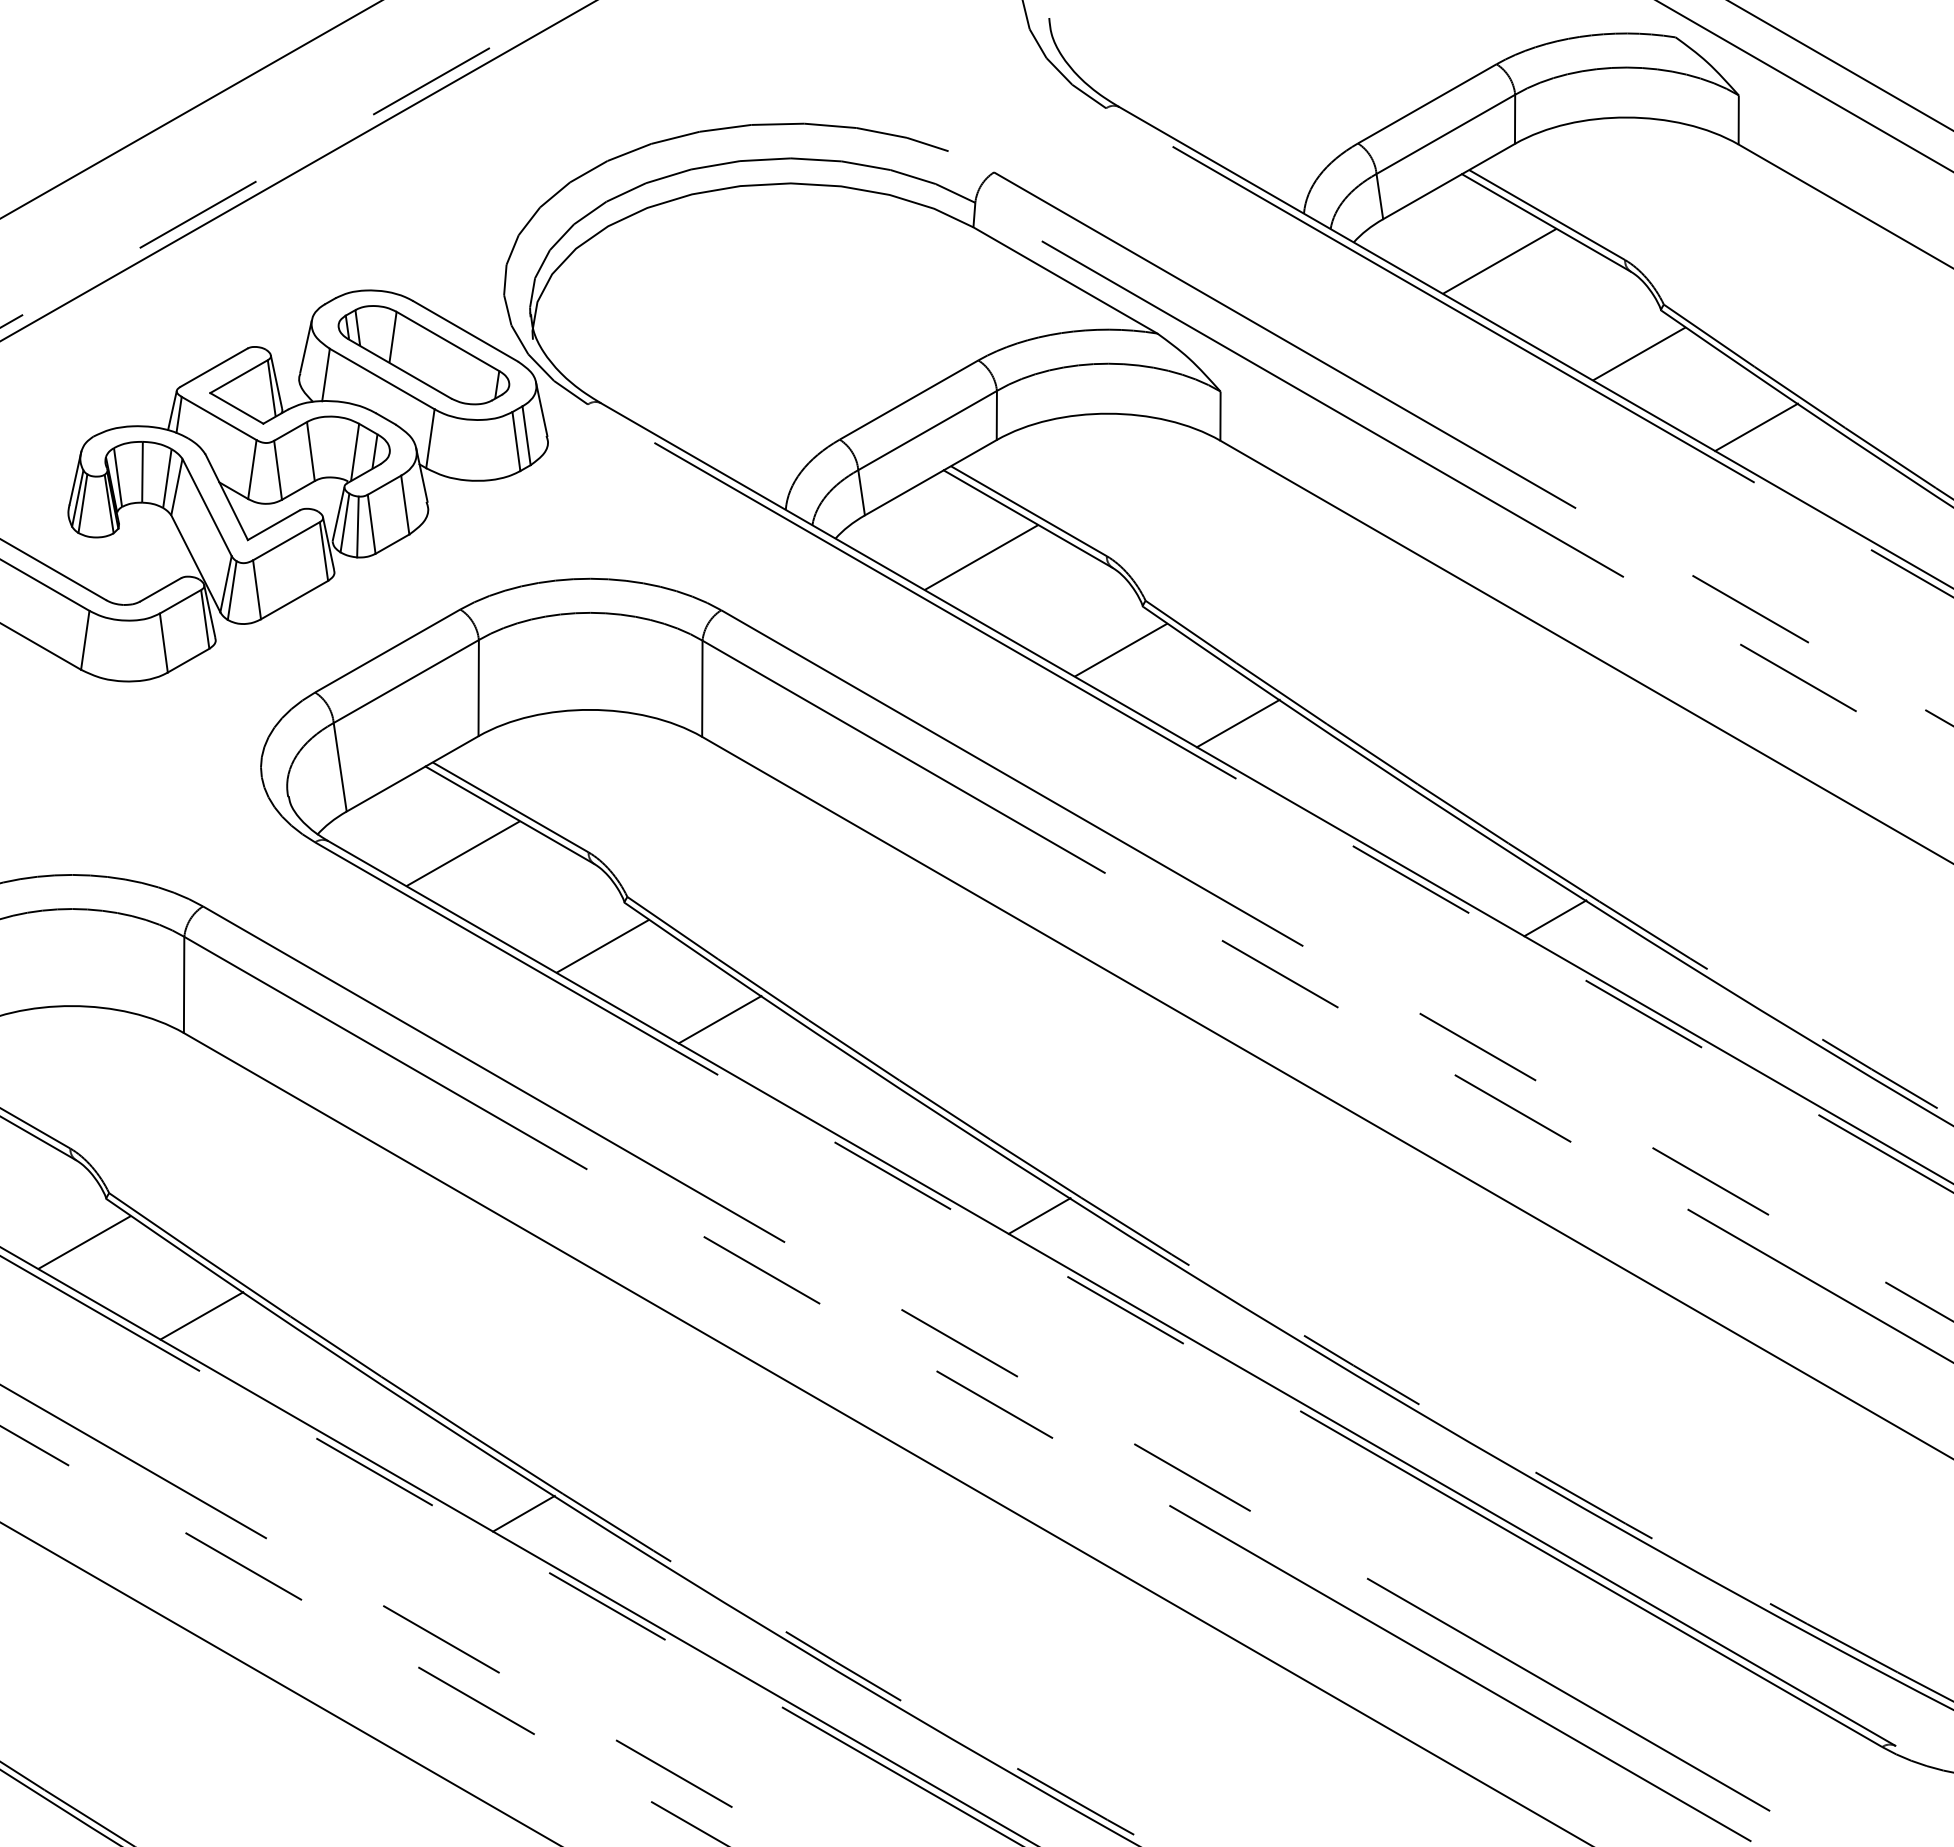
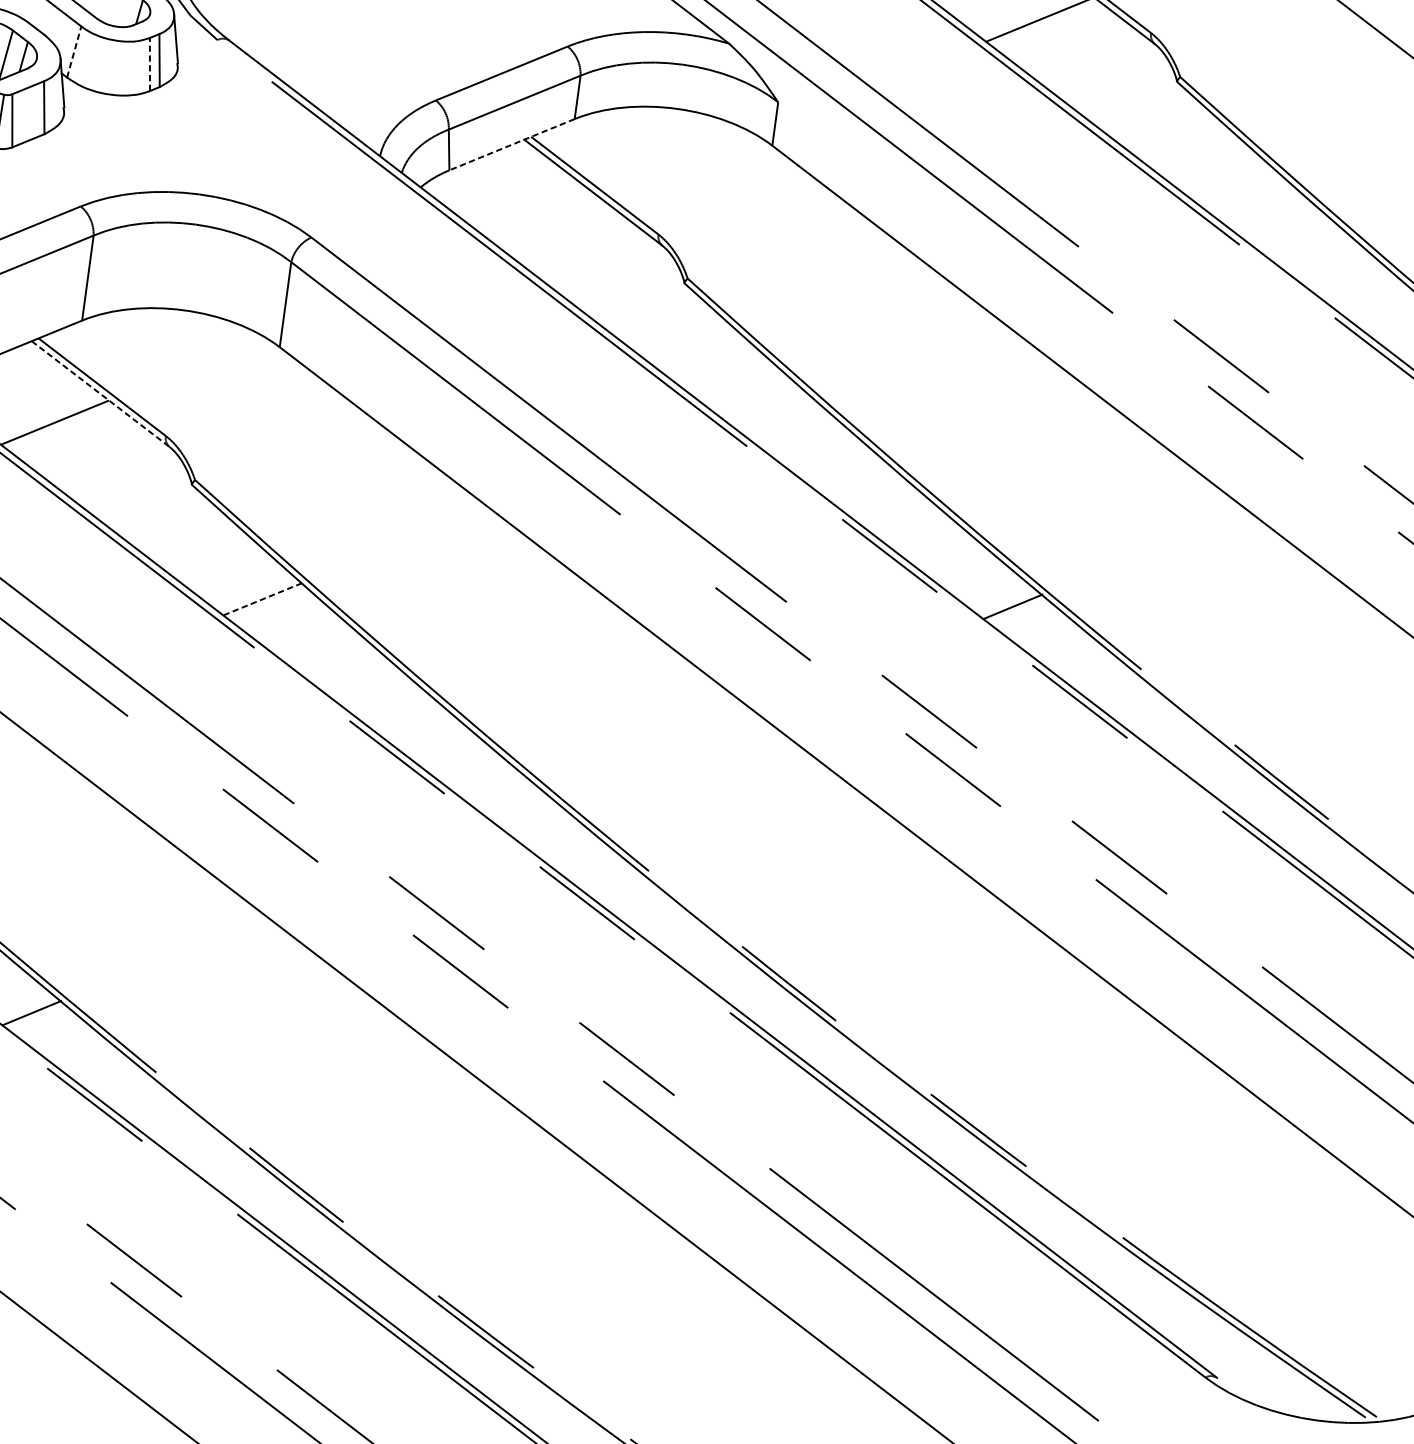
line: (1638, 353) -> (1152, 117), removed
line: (1756, 427) -> (1247, 196), removed
line: (430, 438) -> (74, 51), solid -> dashed
line: (516, 441) -> (150, 64), solid -> dashed
line: (930, 477) -> (511, 144), solid -> dashed
line: (981, 557) -> (547, 221), removed
line: (1120, 649) -> (659, 318), removed
line: (1237, 723) -> (754, 397), removed
line: (510, 815) -> (101, 394), solid -> dashed
line: (602, 945) -> (167, 520), removed
line: (720, 1019) -> (263, 599), solid -> dashed
line: (1039, 1215) -> (522, 809), removed

